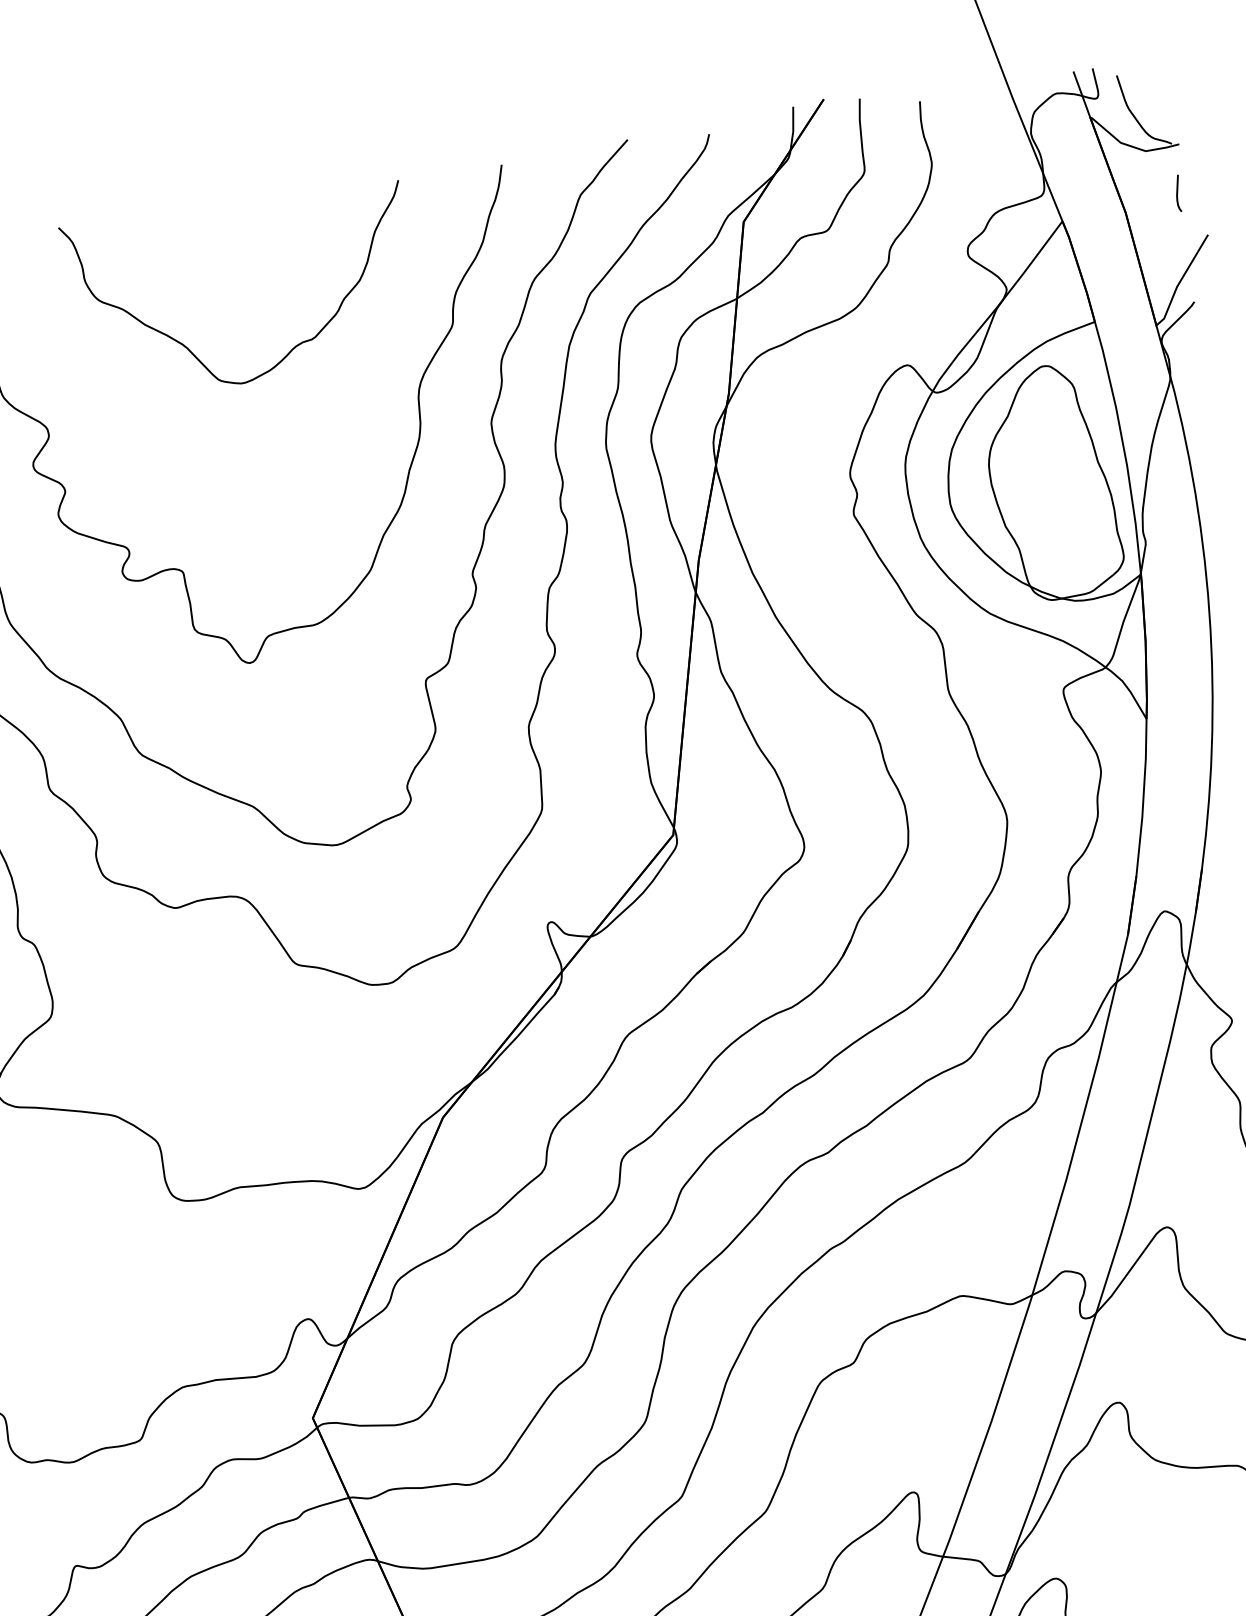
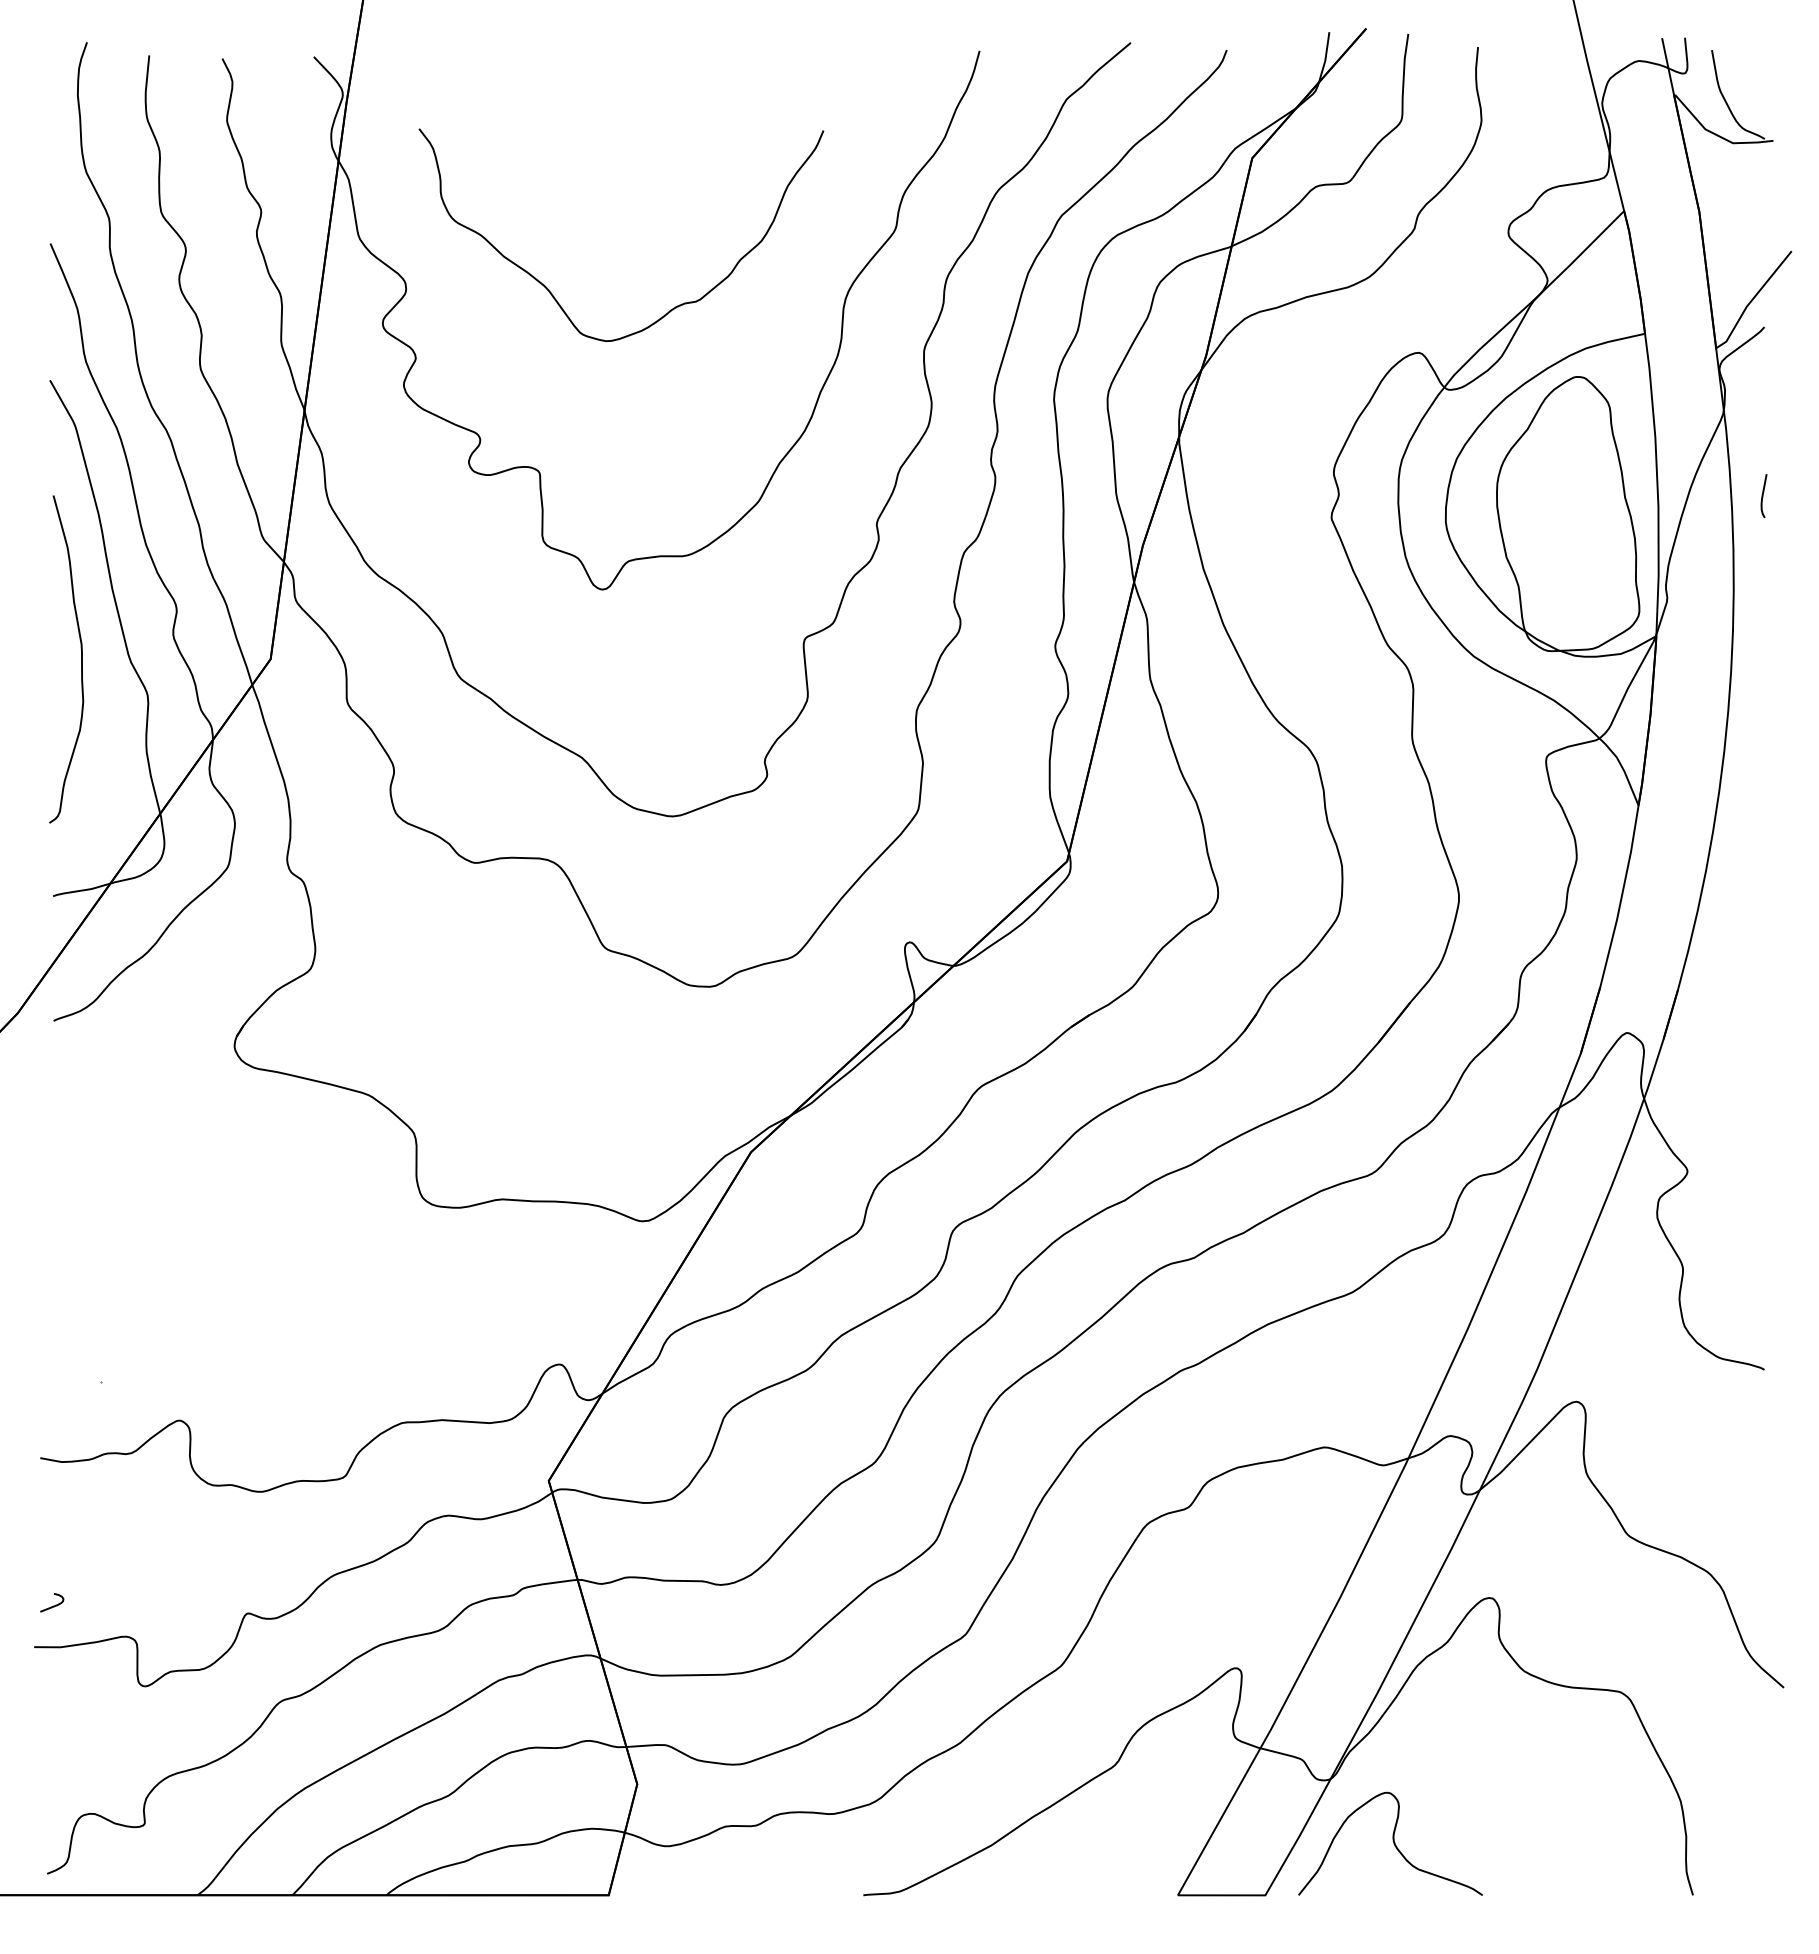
curve: (1178, 193) -> (1763, 496), moved
curve: (291, 349) -> (670, 309), moved

